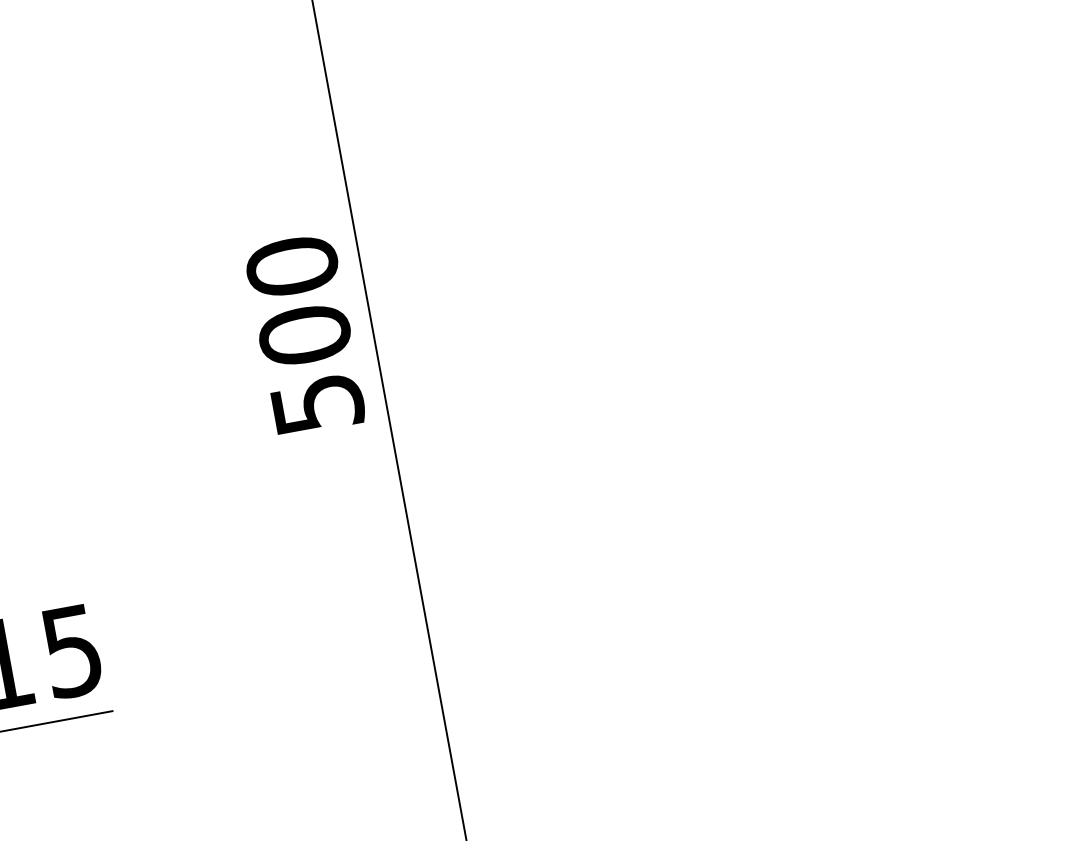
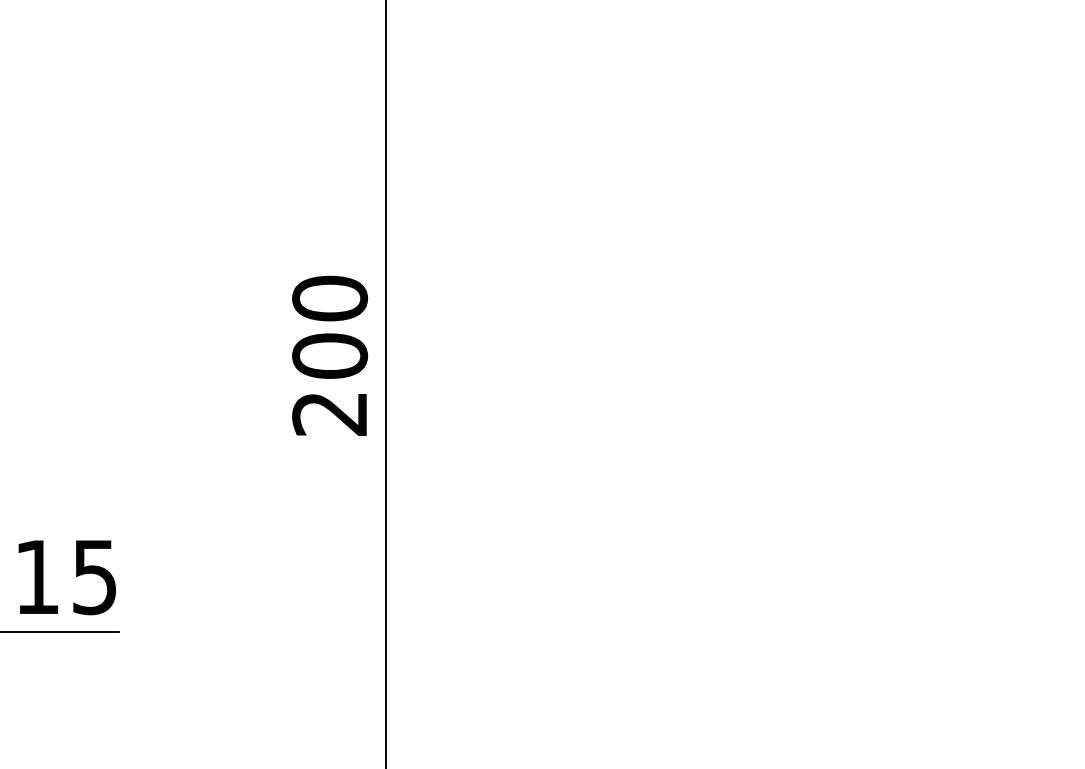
text: (318, 403) -> (330, 413), 500 -> 200

